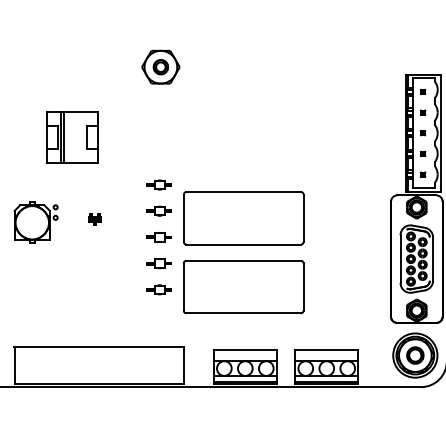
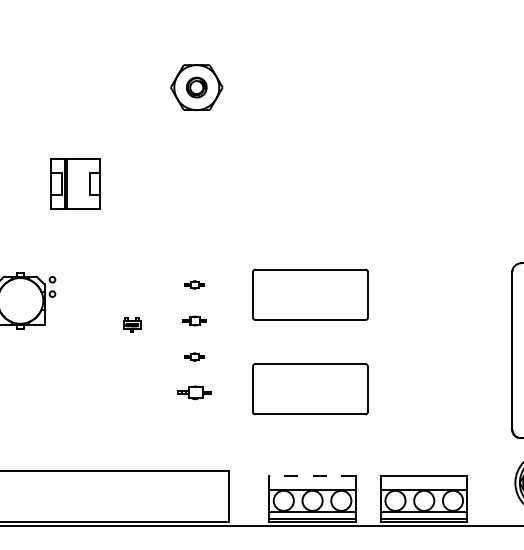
part: (72, 137) -> (75, 183), size x0.7
part: (158, 184) -> (193, 248), removed
part: (158, 210) -> (193, 284), size x0.6
part: (243, 218) -> (310, 295), size x0.7
part: (94, 219) -> (131, 325), moved
part: (158, 237) -> (193, 321), size x0.7
part: (158, 263) -> (193, 356), size x0.6
part: (243, 287) -> (310, 389), size x0.7
line: (244, 350) -> (311, 476), solid -> dashed

